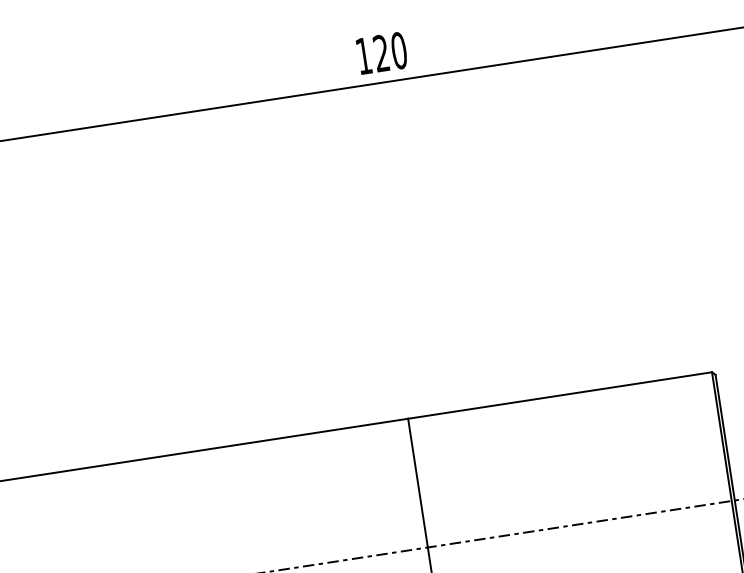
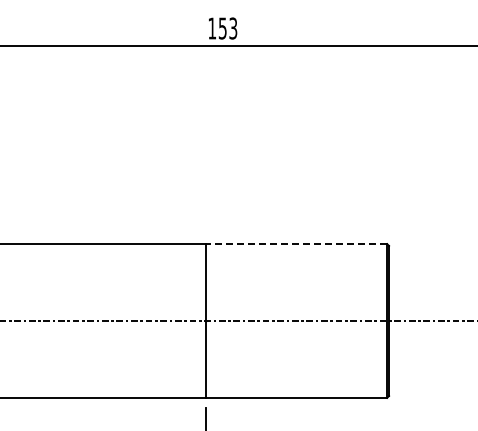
text: (389, 52) -> (227, 28), 120 -> 153
line: (560, 396) -> (296, 244), solid -> dashed

